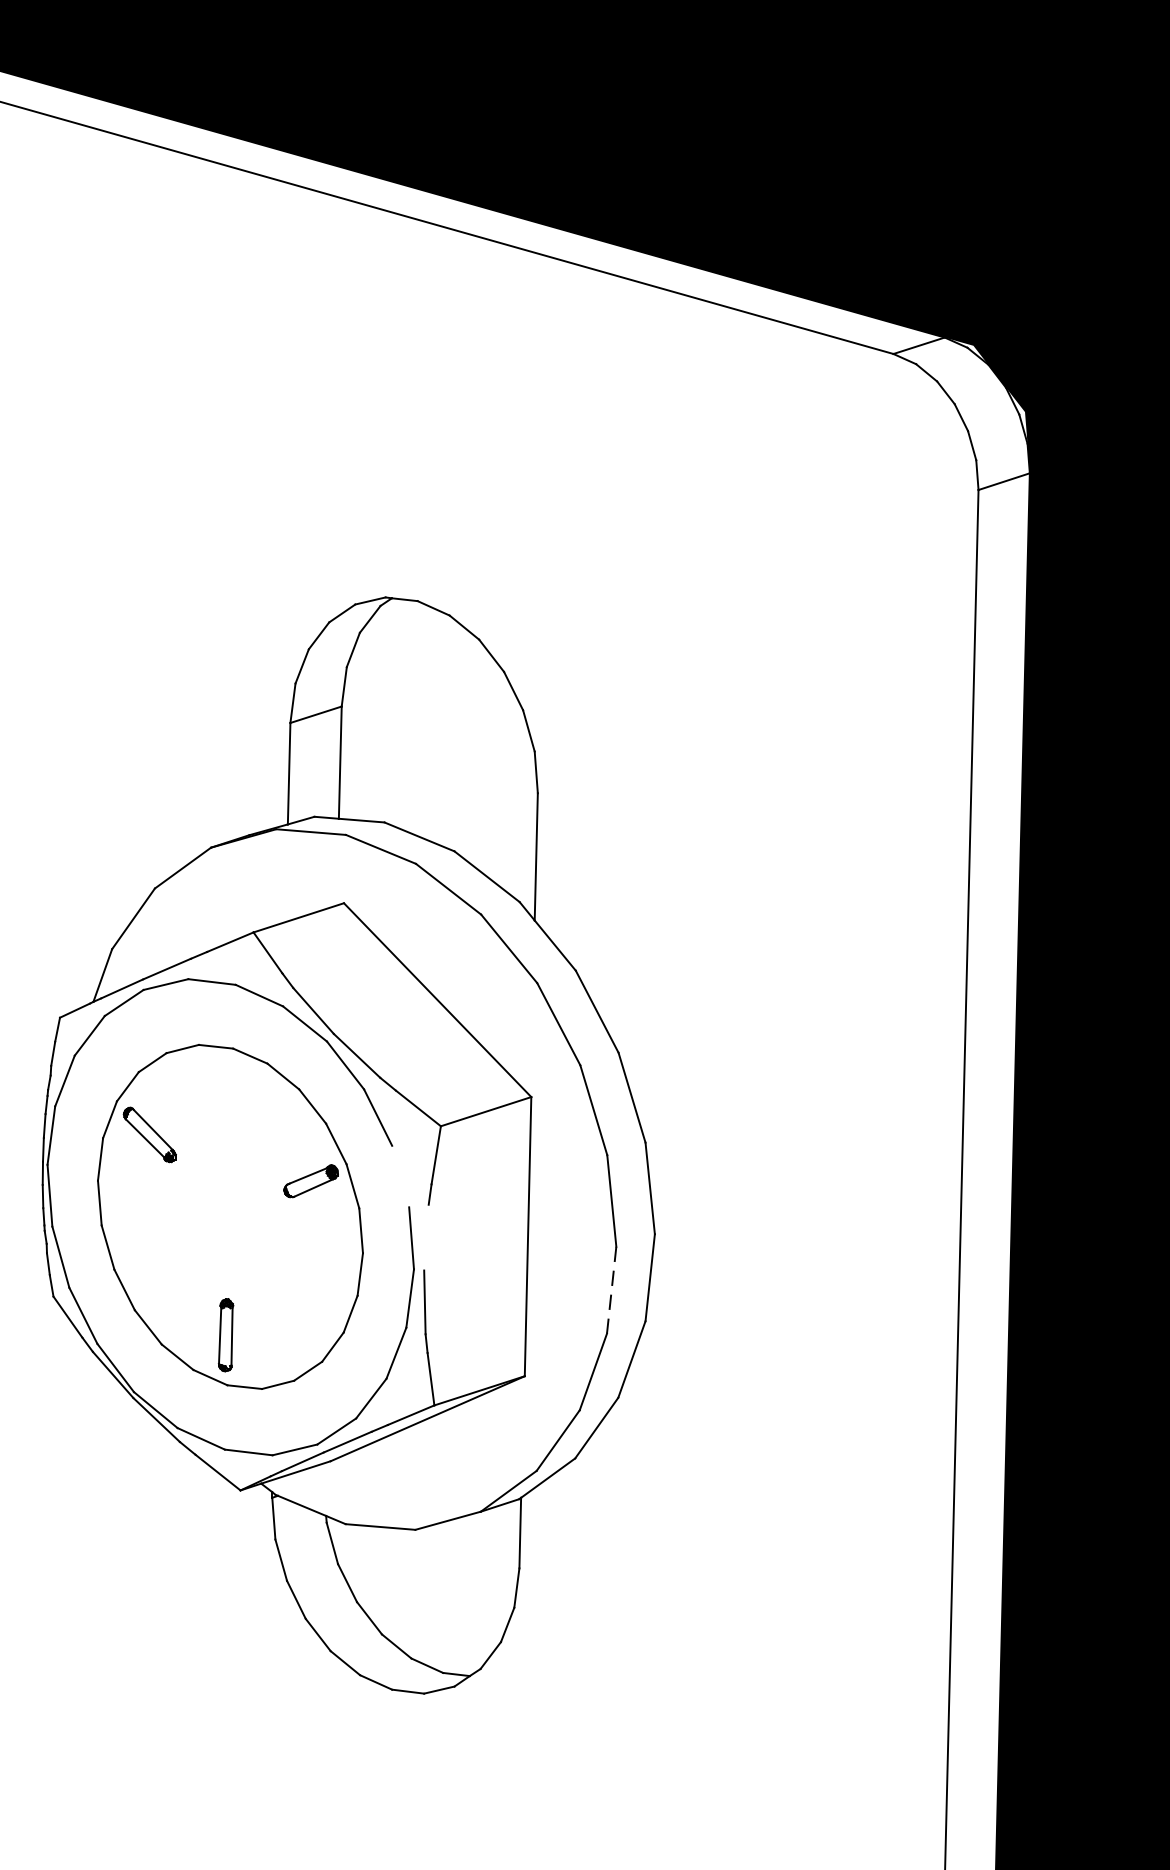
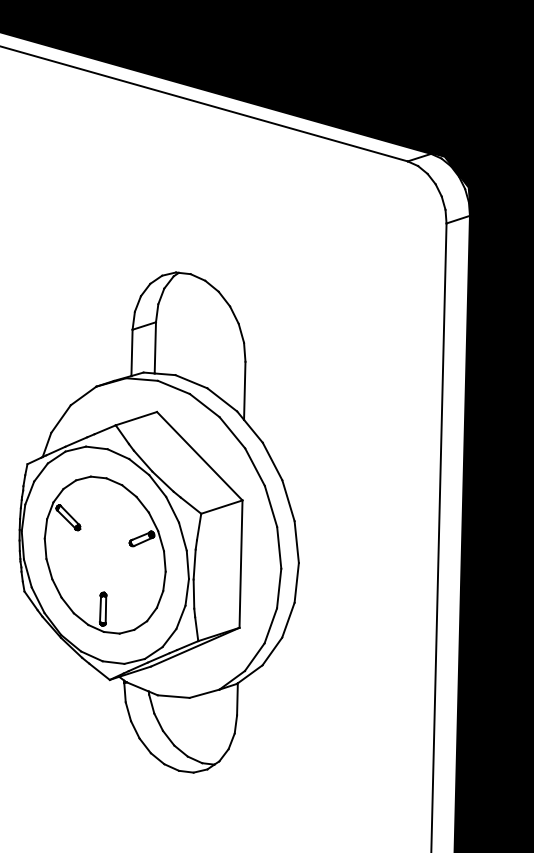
line: (399, 1176) -> (182, 536), added
line: (426, 1237) -> (194, 564), added
line: (612, 1290) -> (279, 588), dashed -> solid

